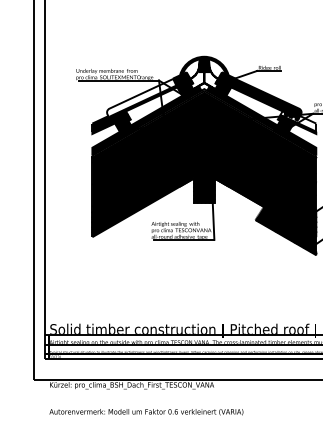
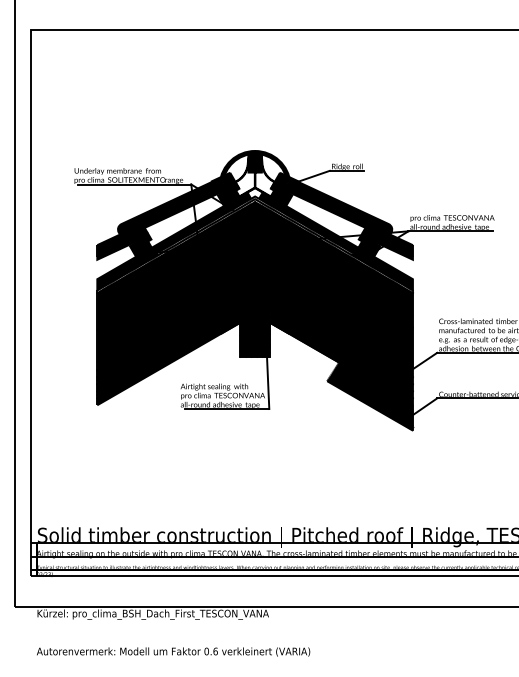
fill: (141, 99) -> (166, 210), added
fill: (298, 121) -> (387, 241), added

